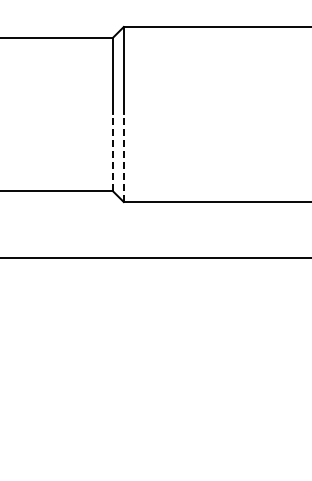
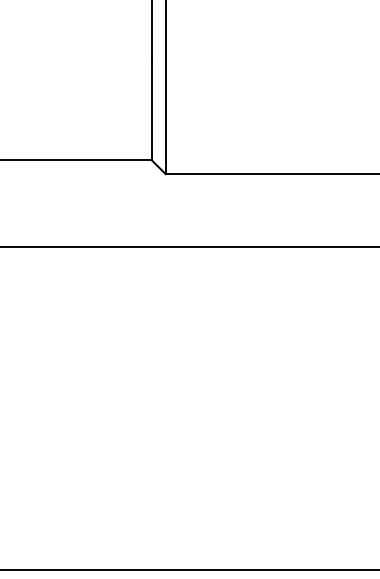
line: (113, 152) -> (152, 109), dashed -> solid
line: (123, 158) -> (165, 117), dashed -> solid

